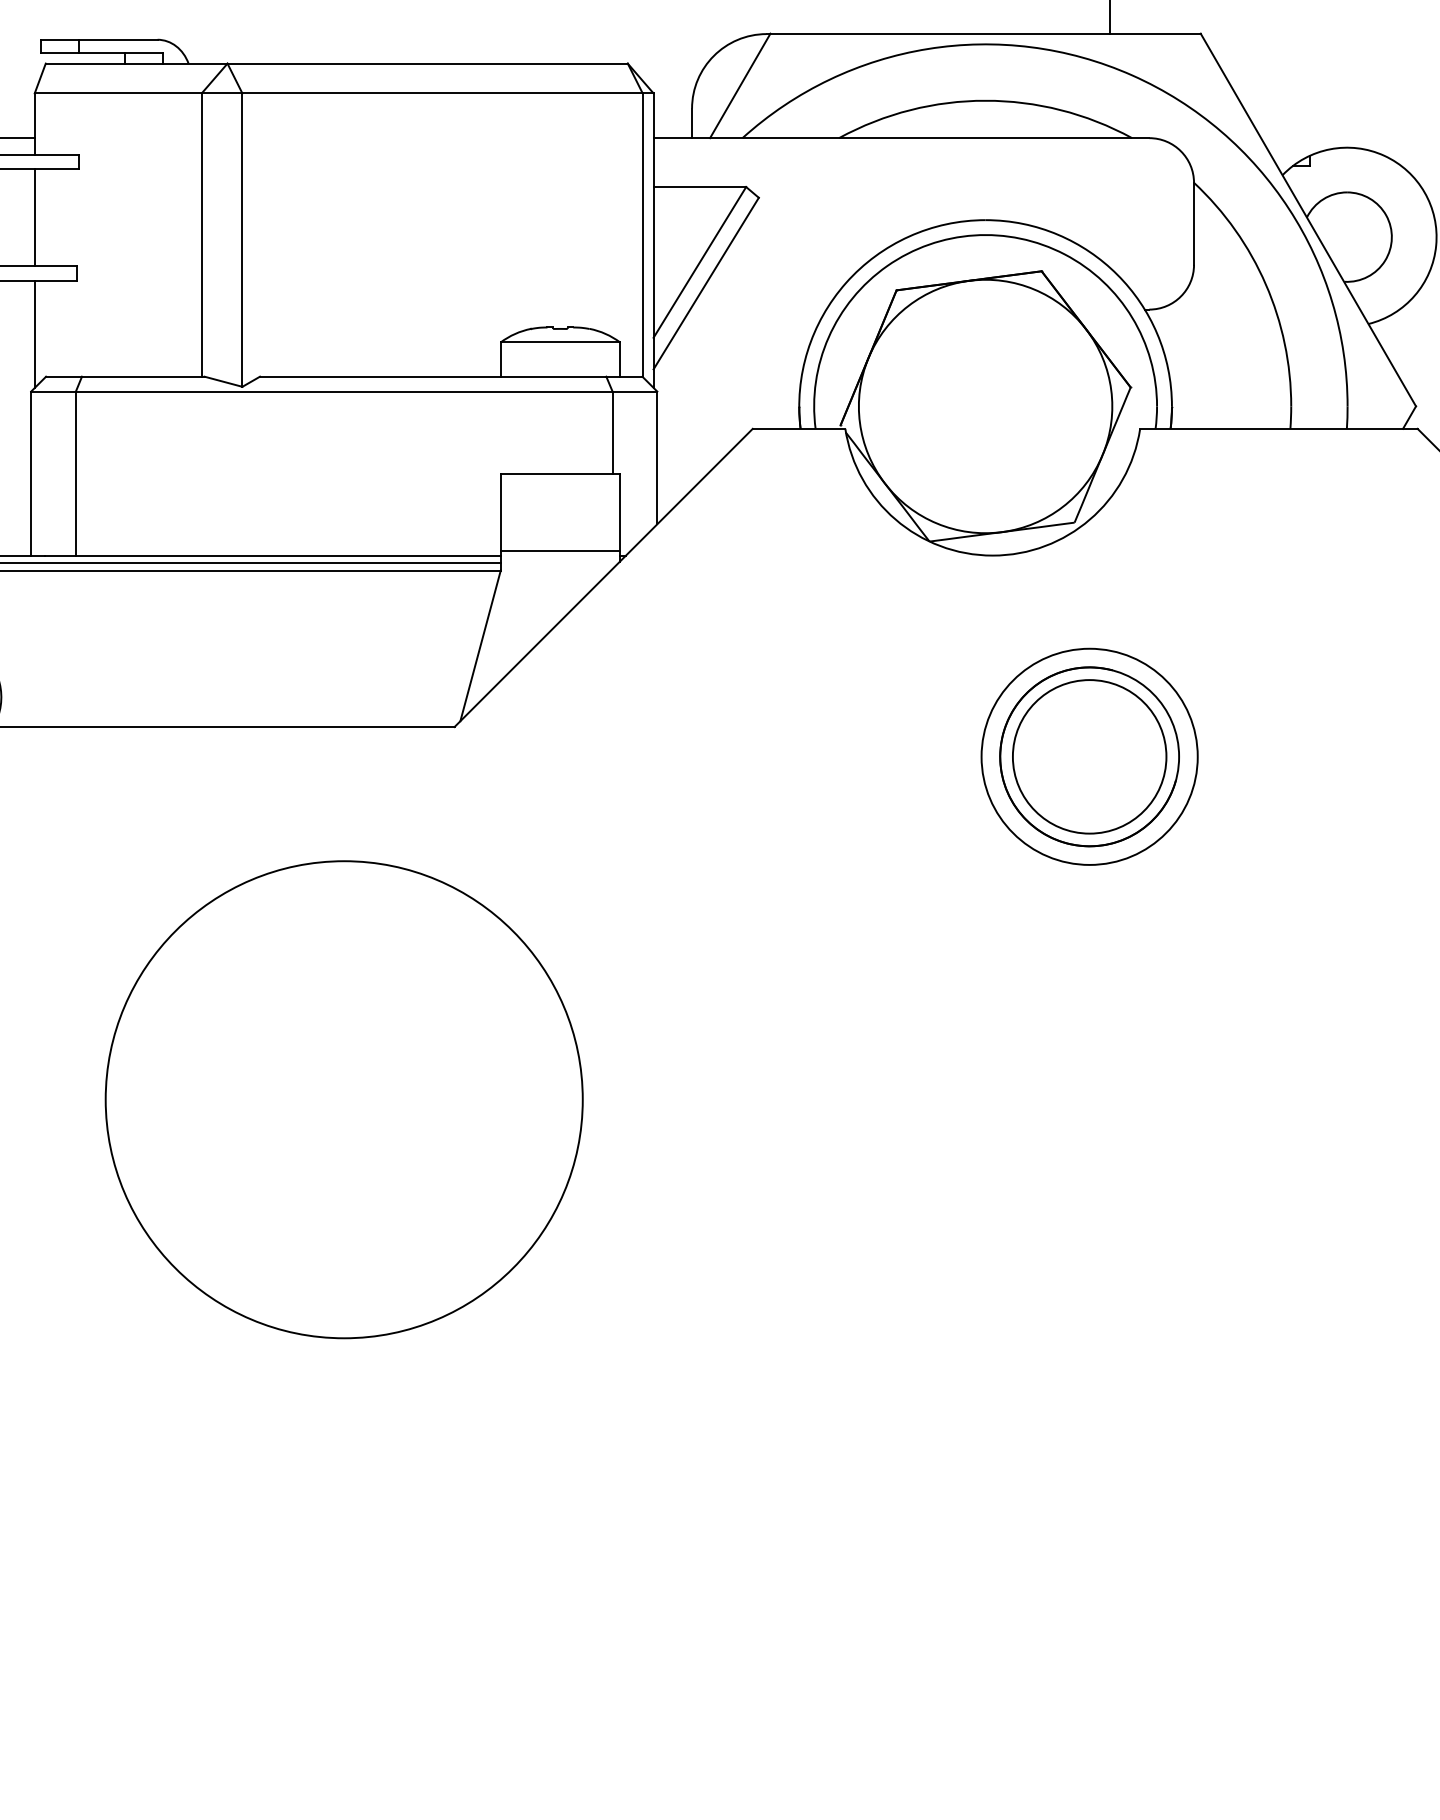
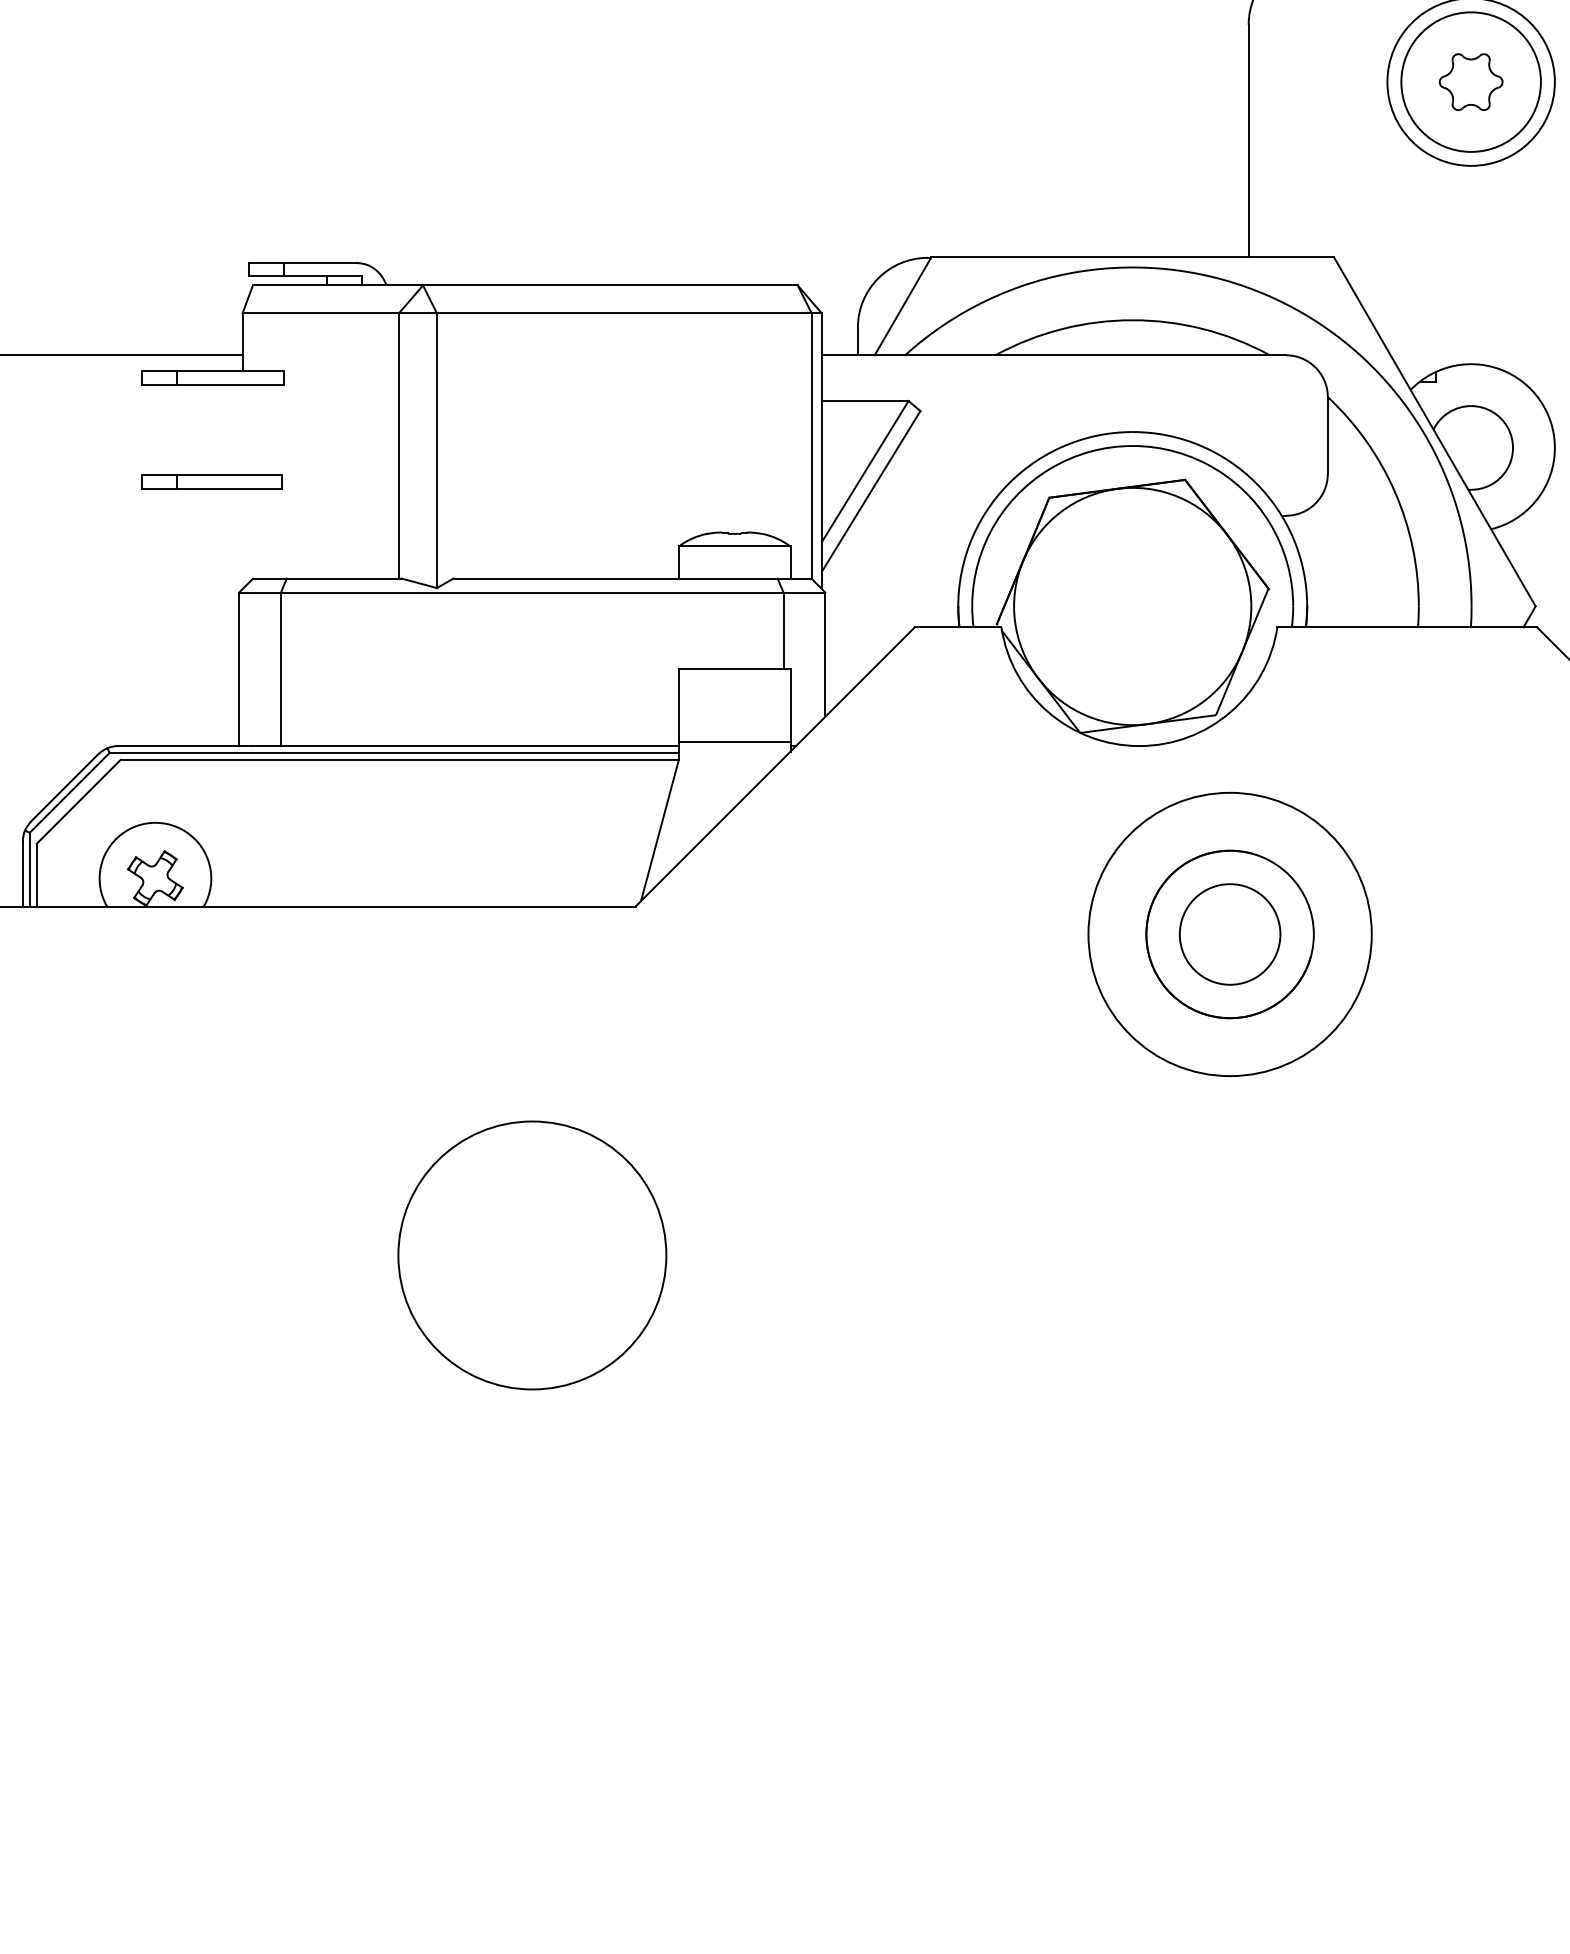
line: (34, 217) -> (242, 429), removed
line: (34, 334) -> (242, 539), removed
circle: (1088, 756) -> (1229, 934), size x1.4
circle: (1090, 756) -> (1230, 934), size x0.7
part: (344, 1099) -> (532, 1255), size x0.6

